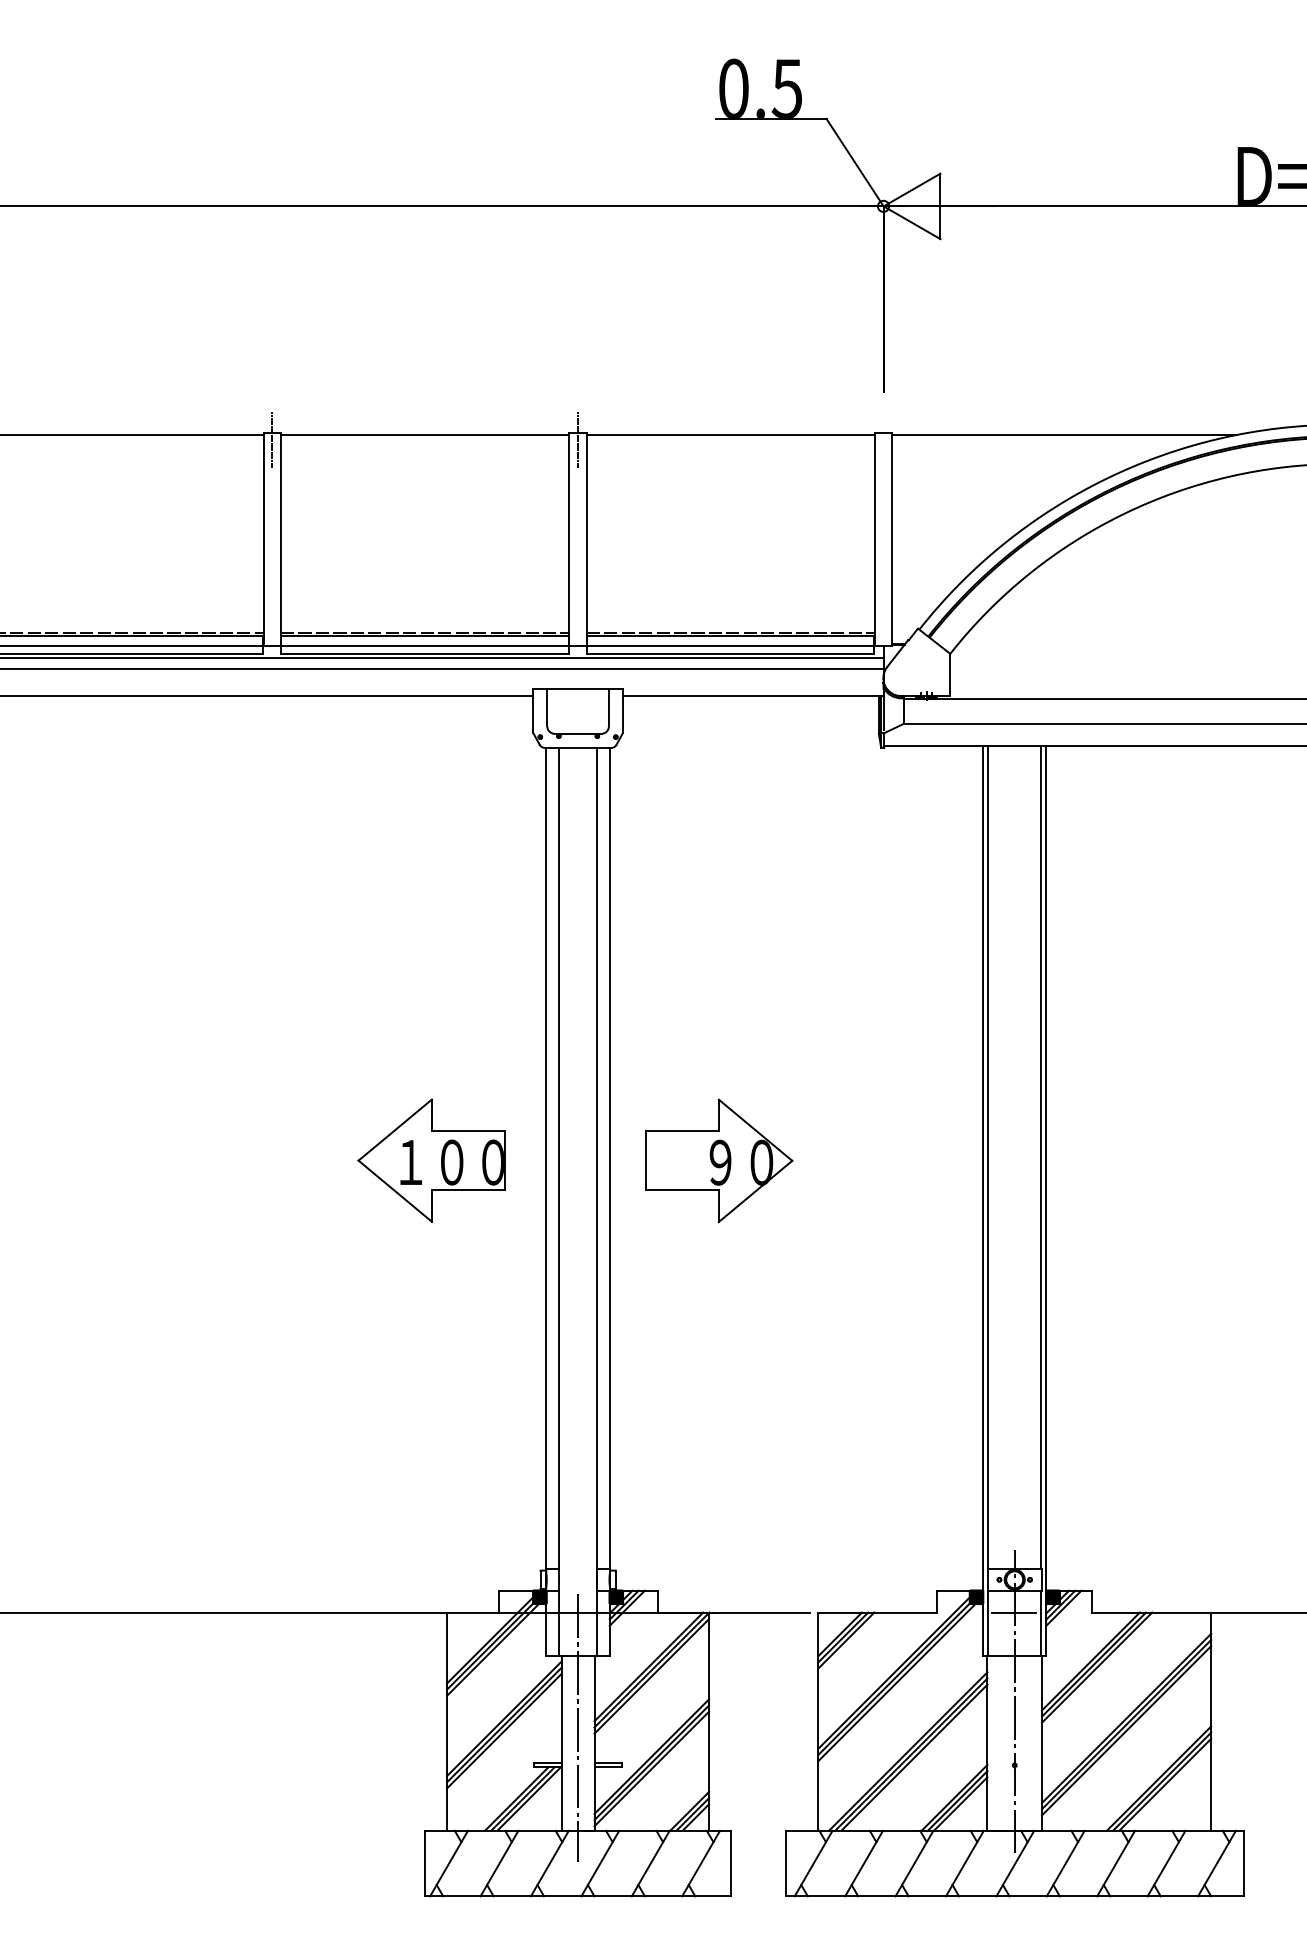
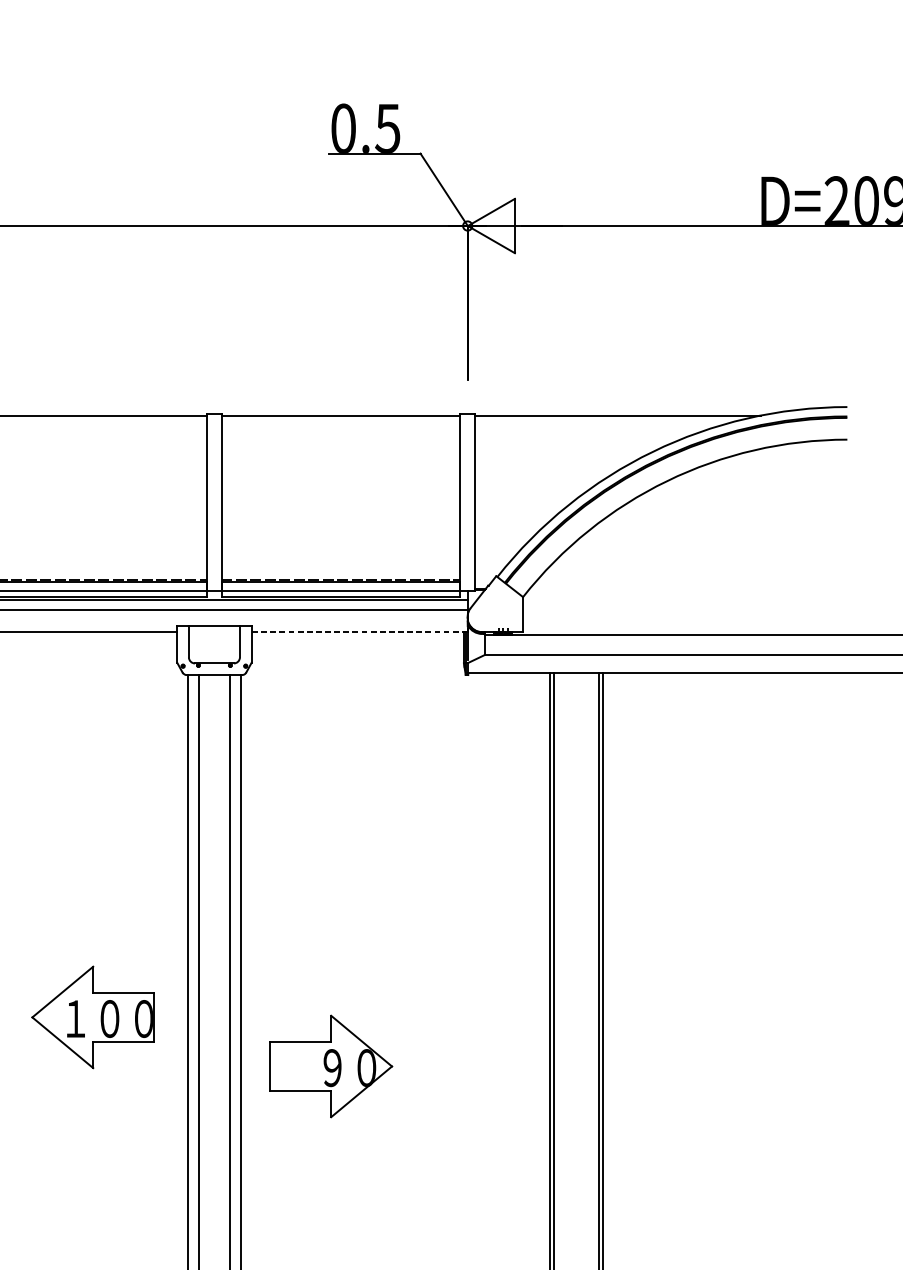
line: (577, 439) -> (213, 419), removed
line: (752, 695) -> (359, 631), solid -> dashed
part: (719, 1160) -> (331, 1066), moved

